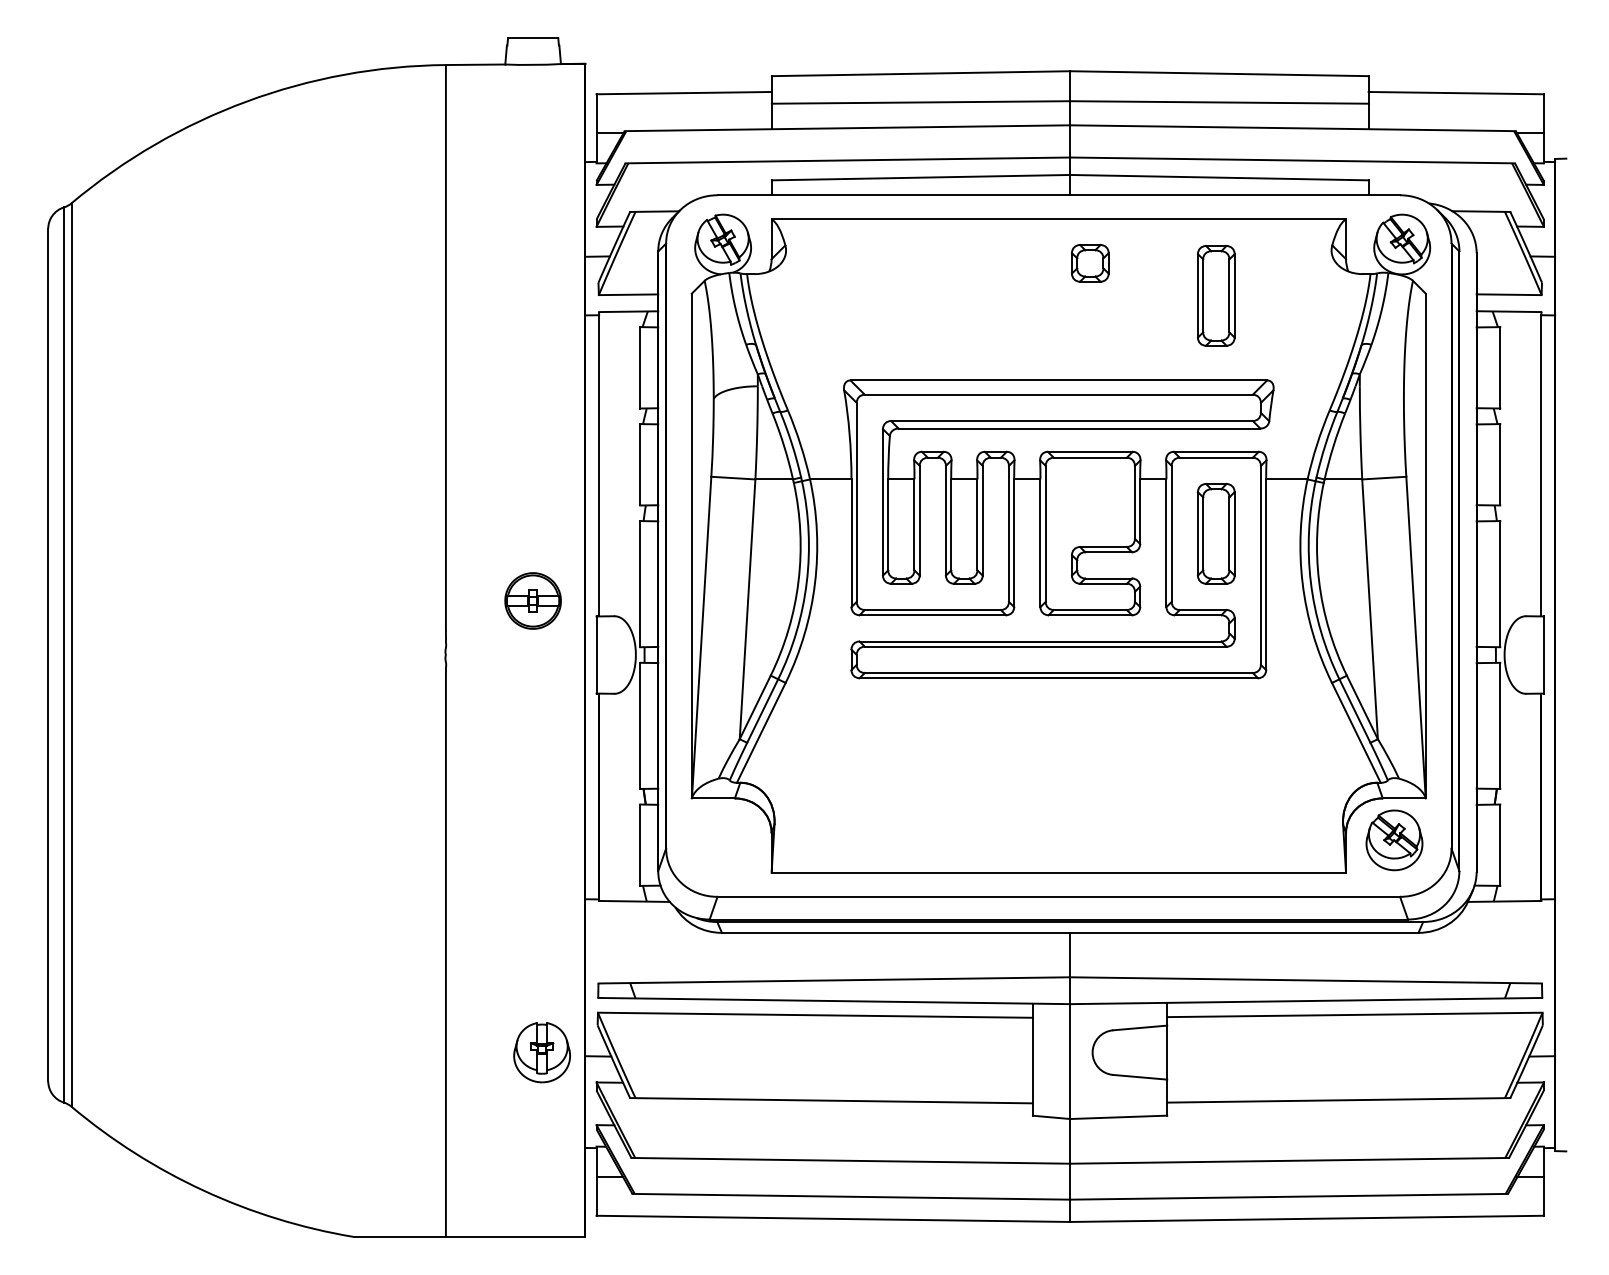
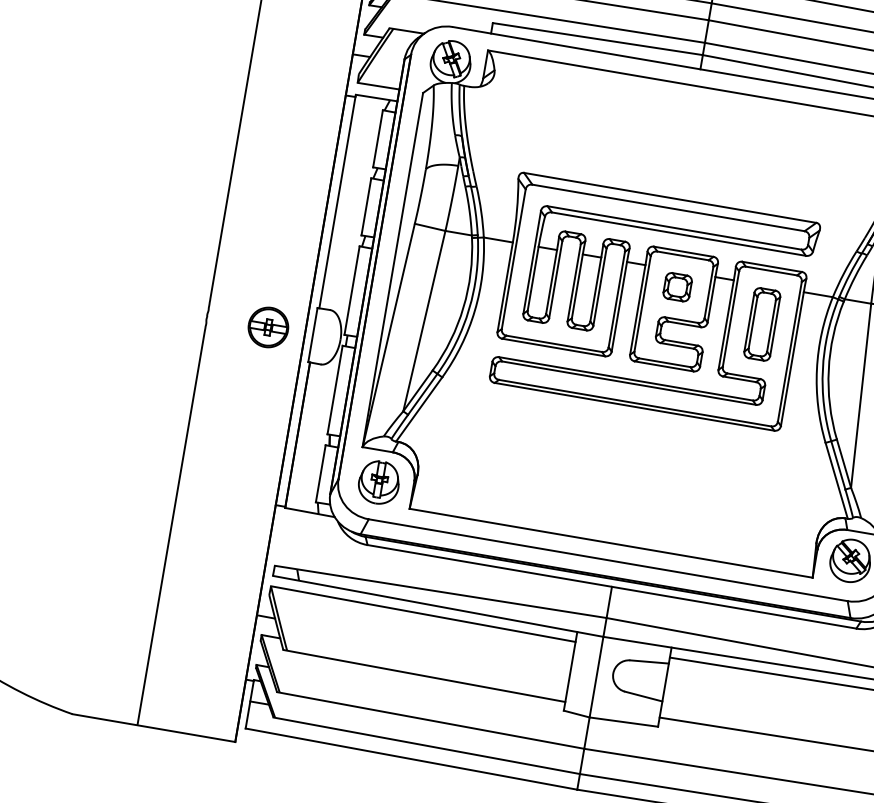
part: (1089, 263) -> (677, 287), moved
part: (1215, 295) -> (790, 157), removed
part: (532, 600) -> (268, 327), moved
part: (541, 1052) -> (378, 482), moved

